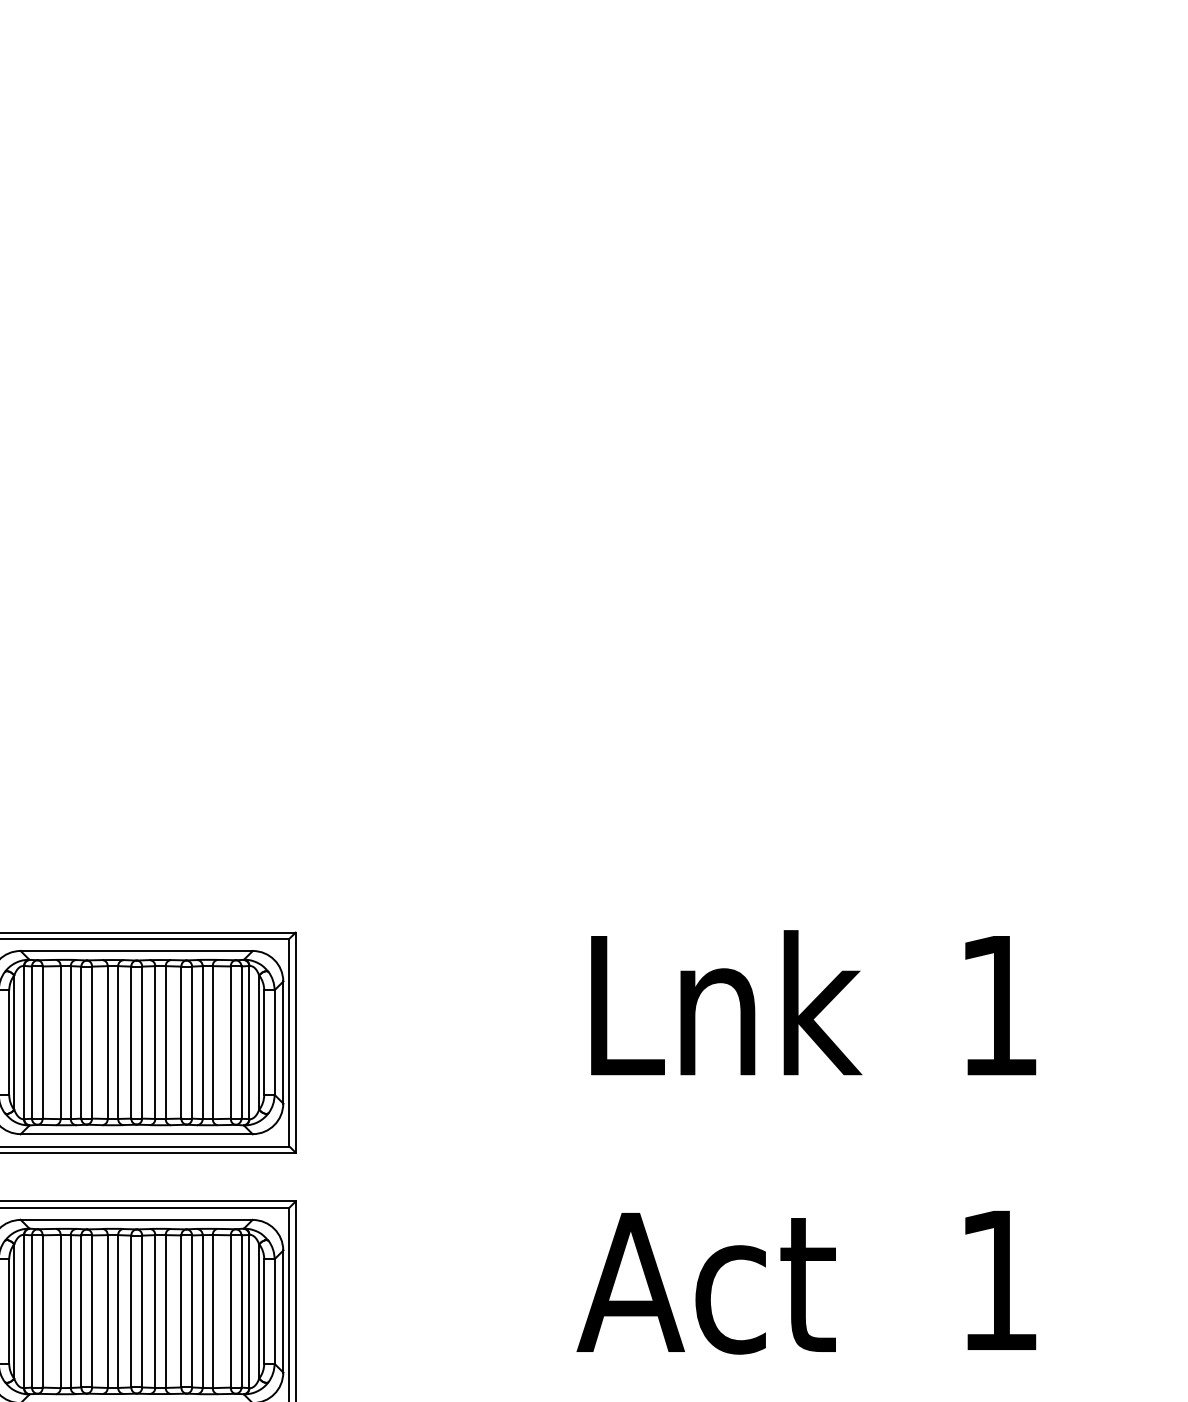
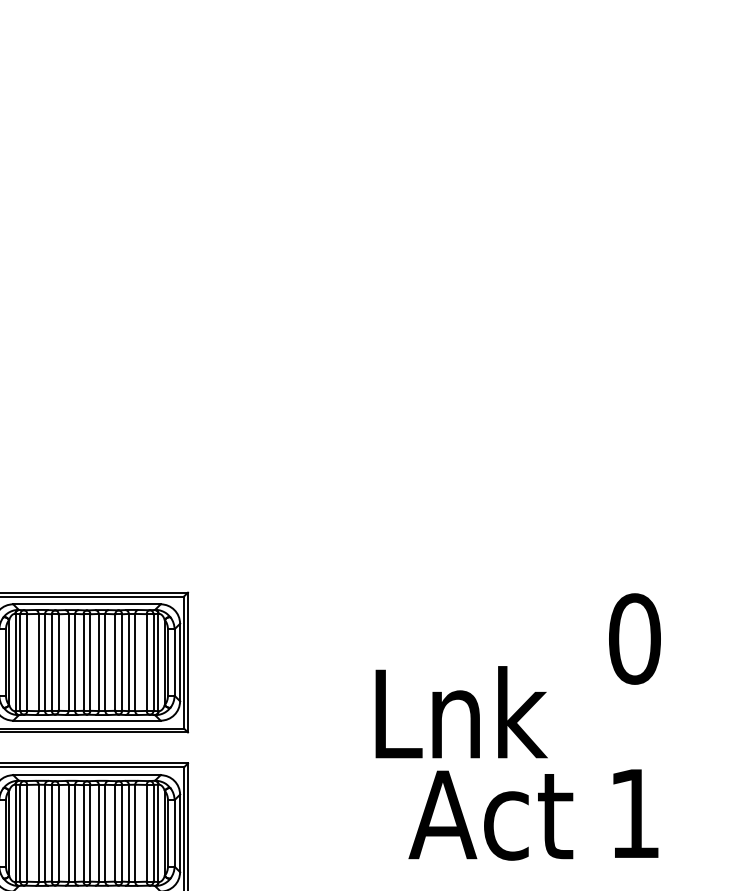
text: (726, 1003) -> (461, 712), moved
text: (998, 1004) -> (634, 638), 1 -> 0
text: (705, 1283) -> (490, 815), moved

